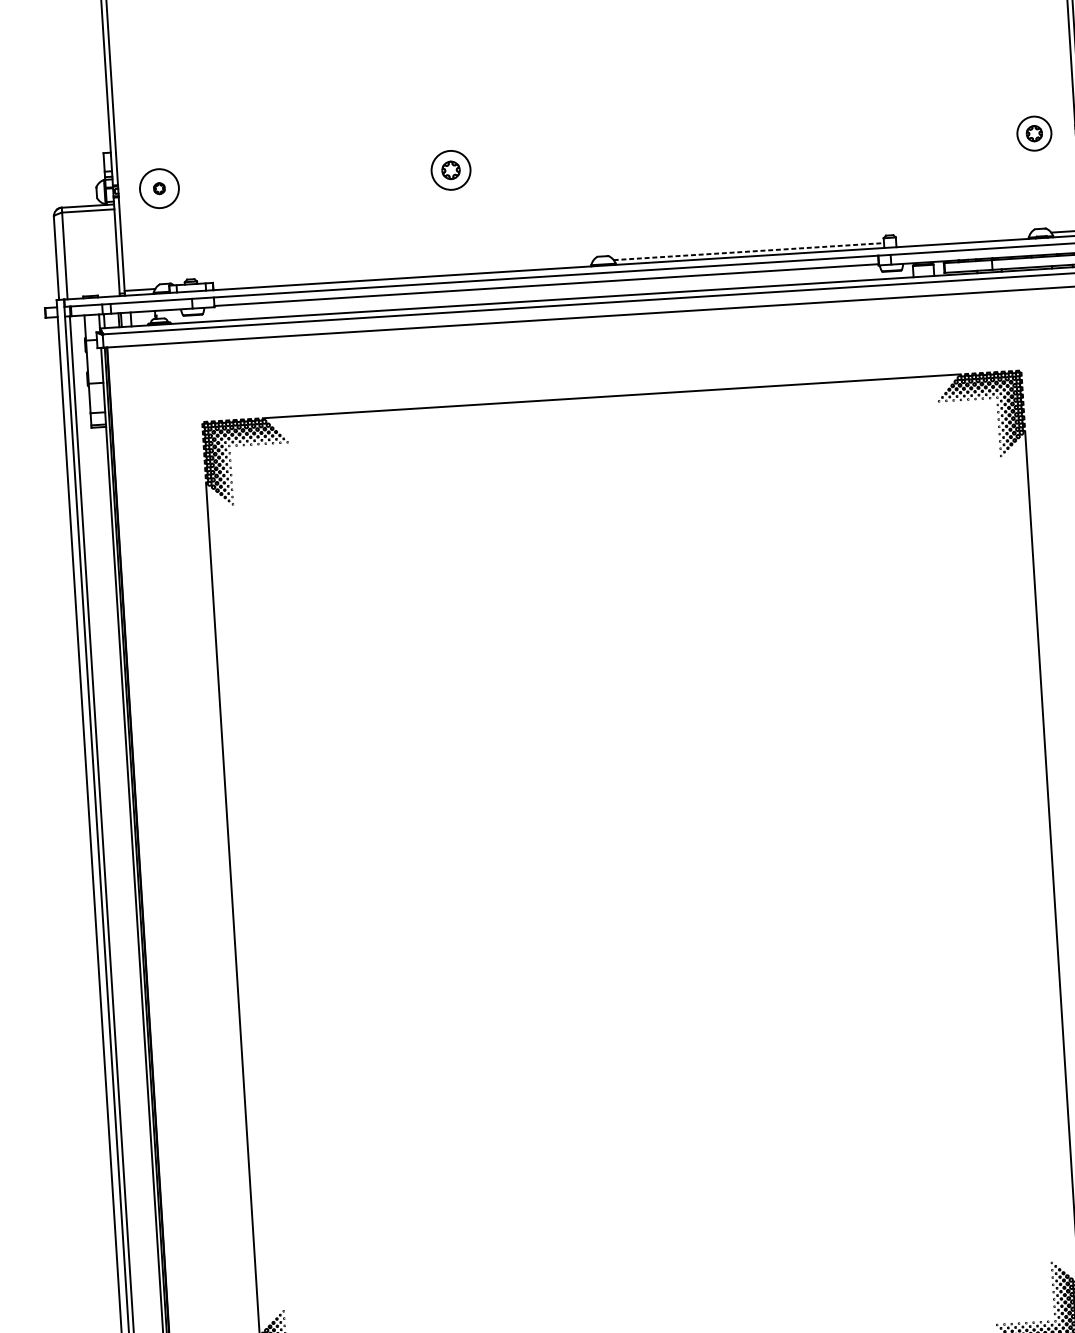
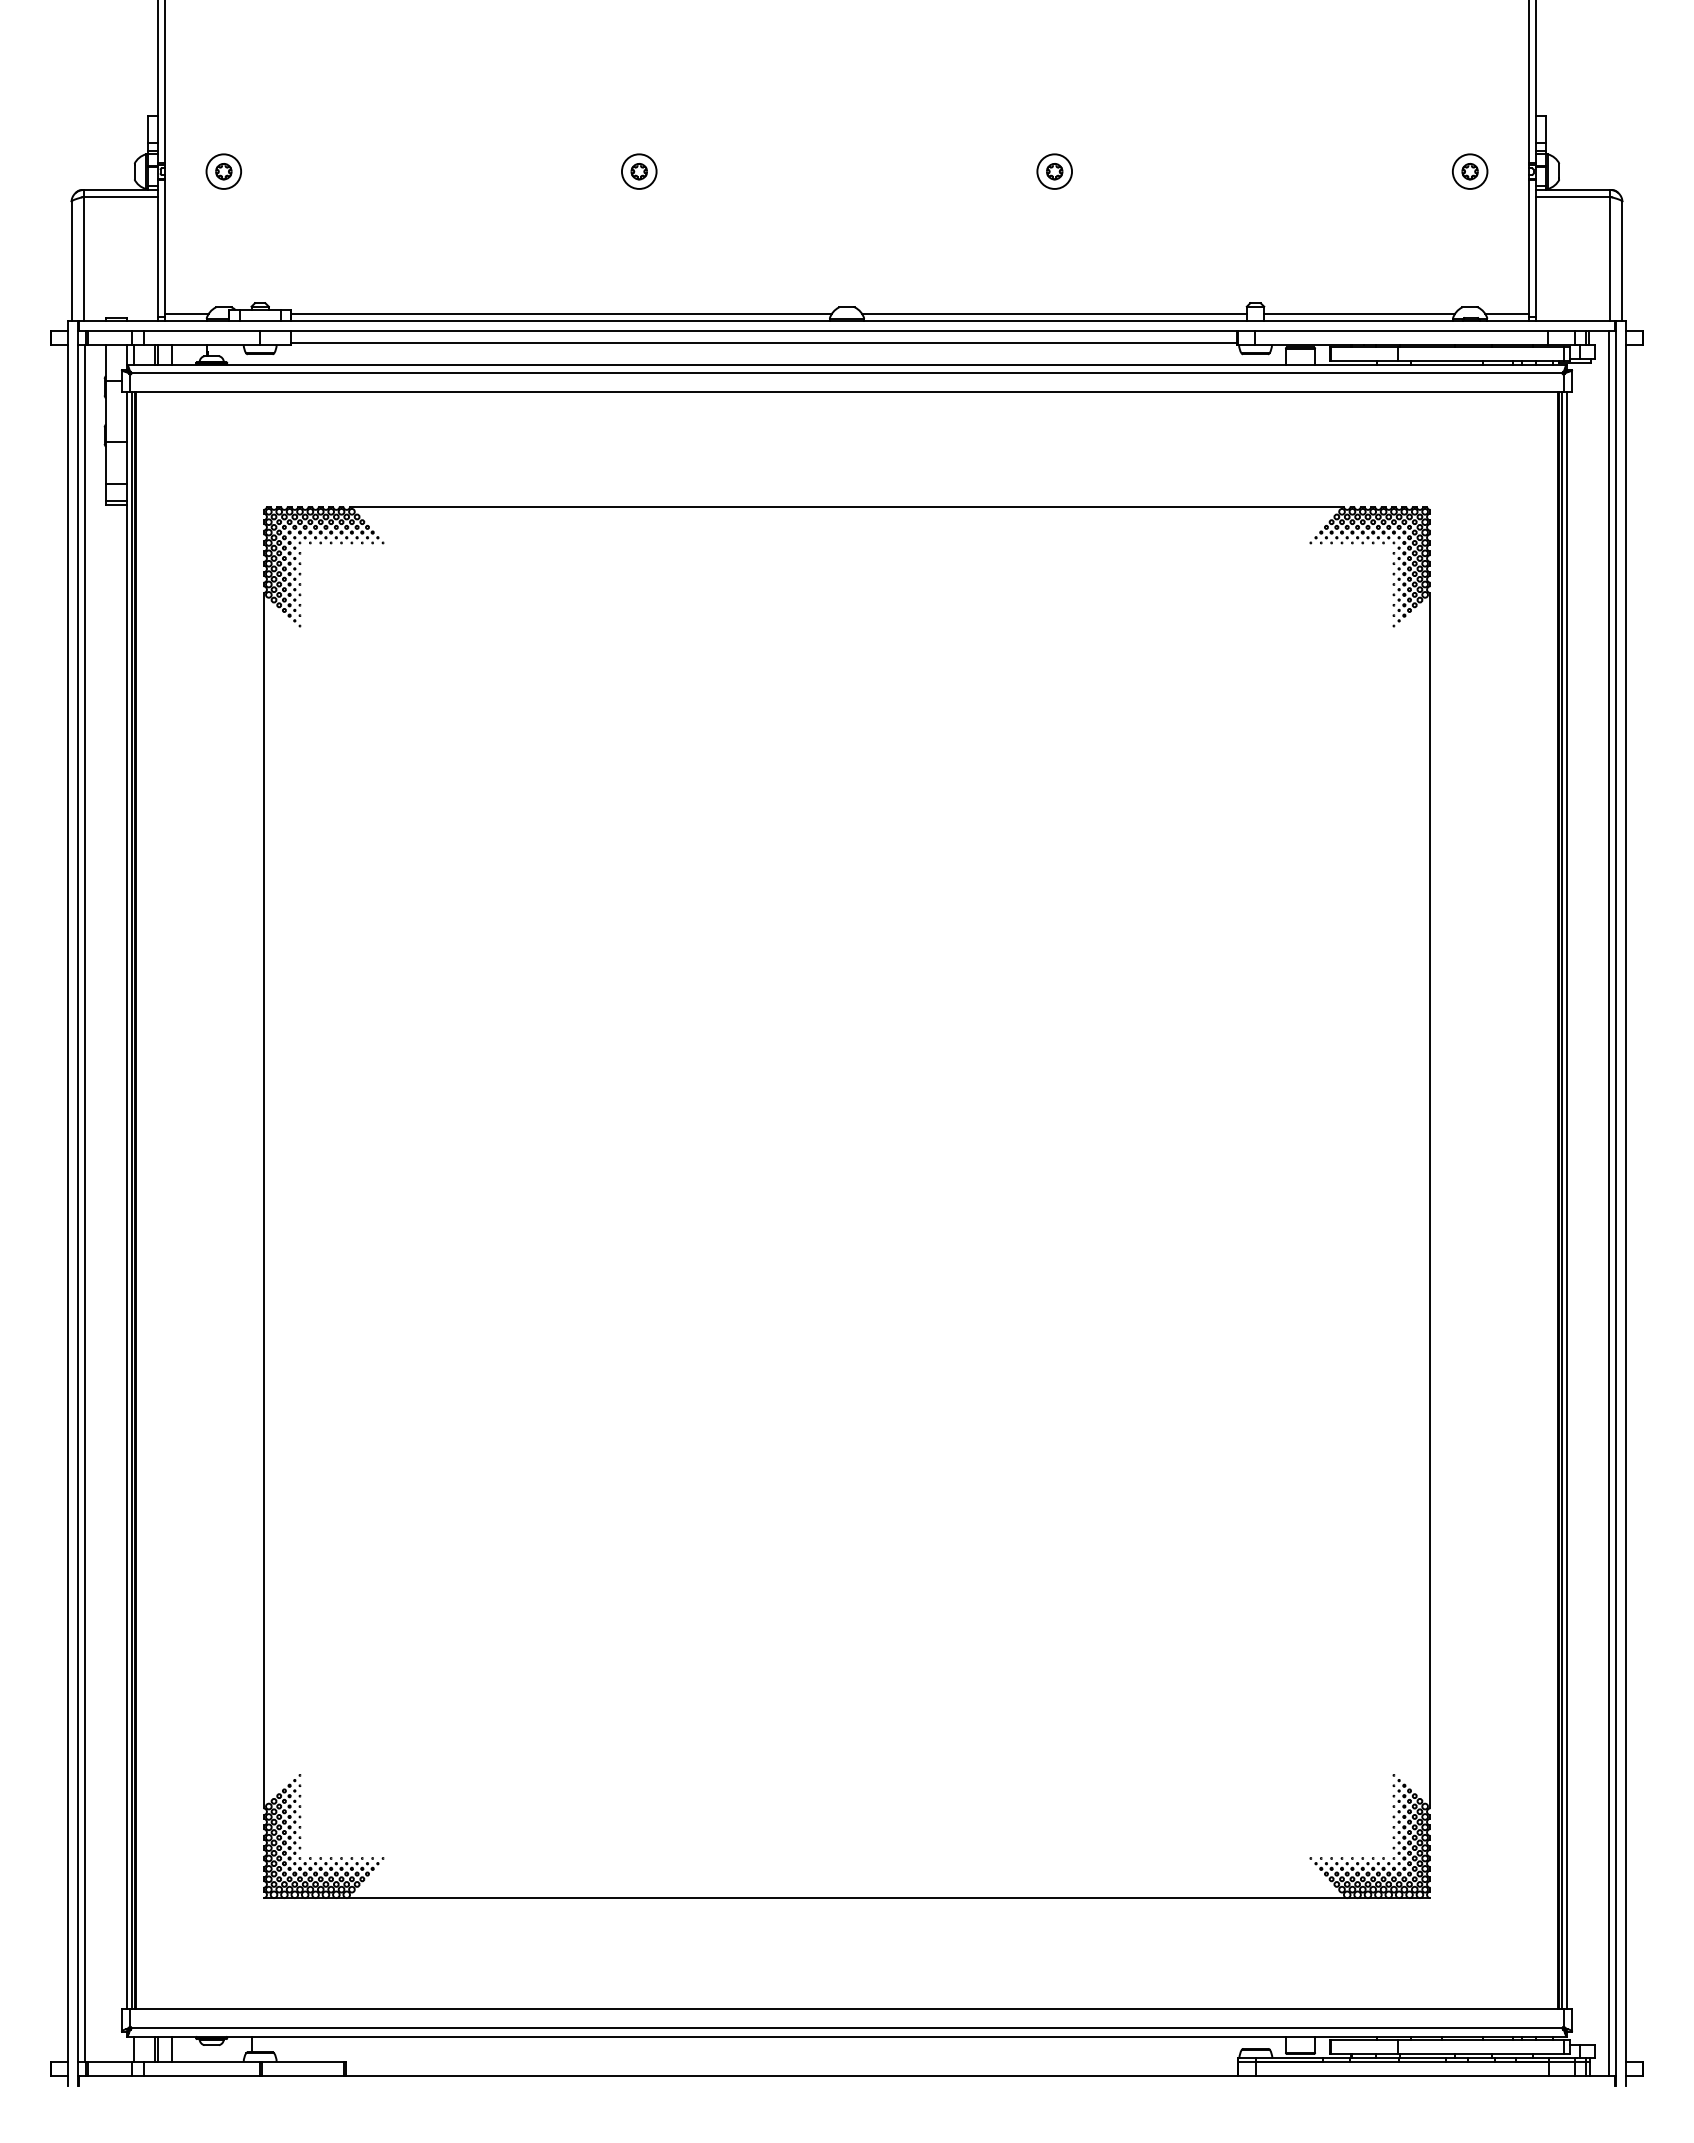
part: (1034, 133) -> (1470, 171), size x0.71
part: (742, 151) -> (1054, 171), added
part: (451, 170) -> (639, 171), size x0.62
circle: (159, 188) -> (223, 171), size x0.62
line: (963, 238) -> (1359, 313), added
line: (748, 251) -> (1054, 313), dashed -> solid
line: (402, 273) -> (561, 313), added

